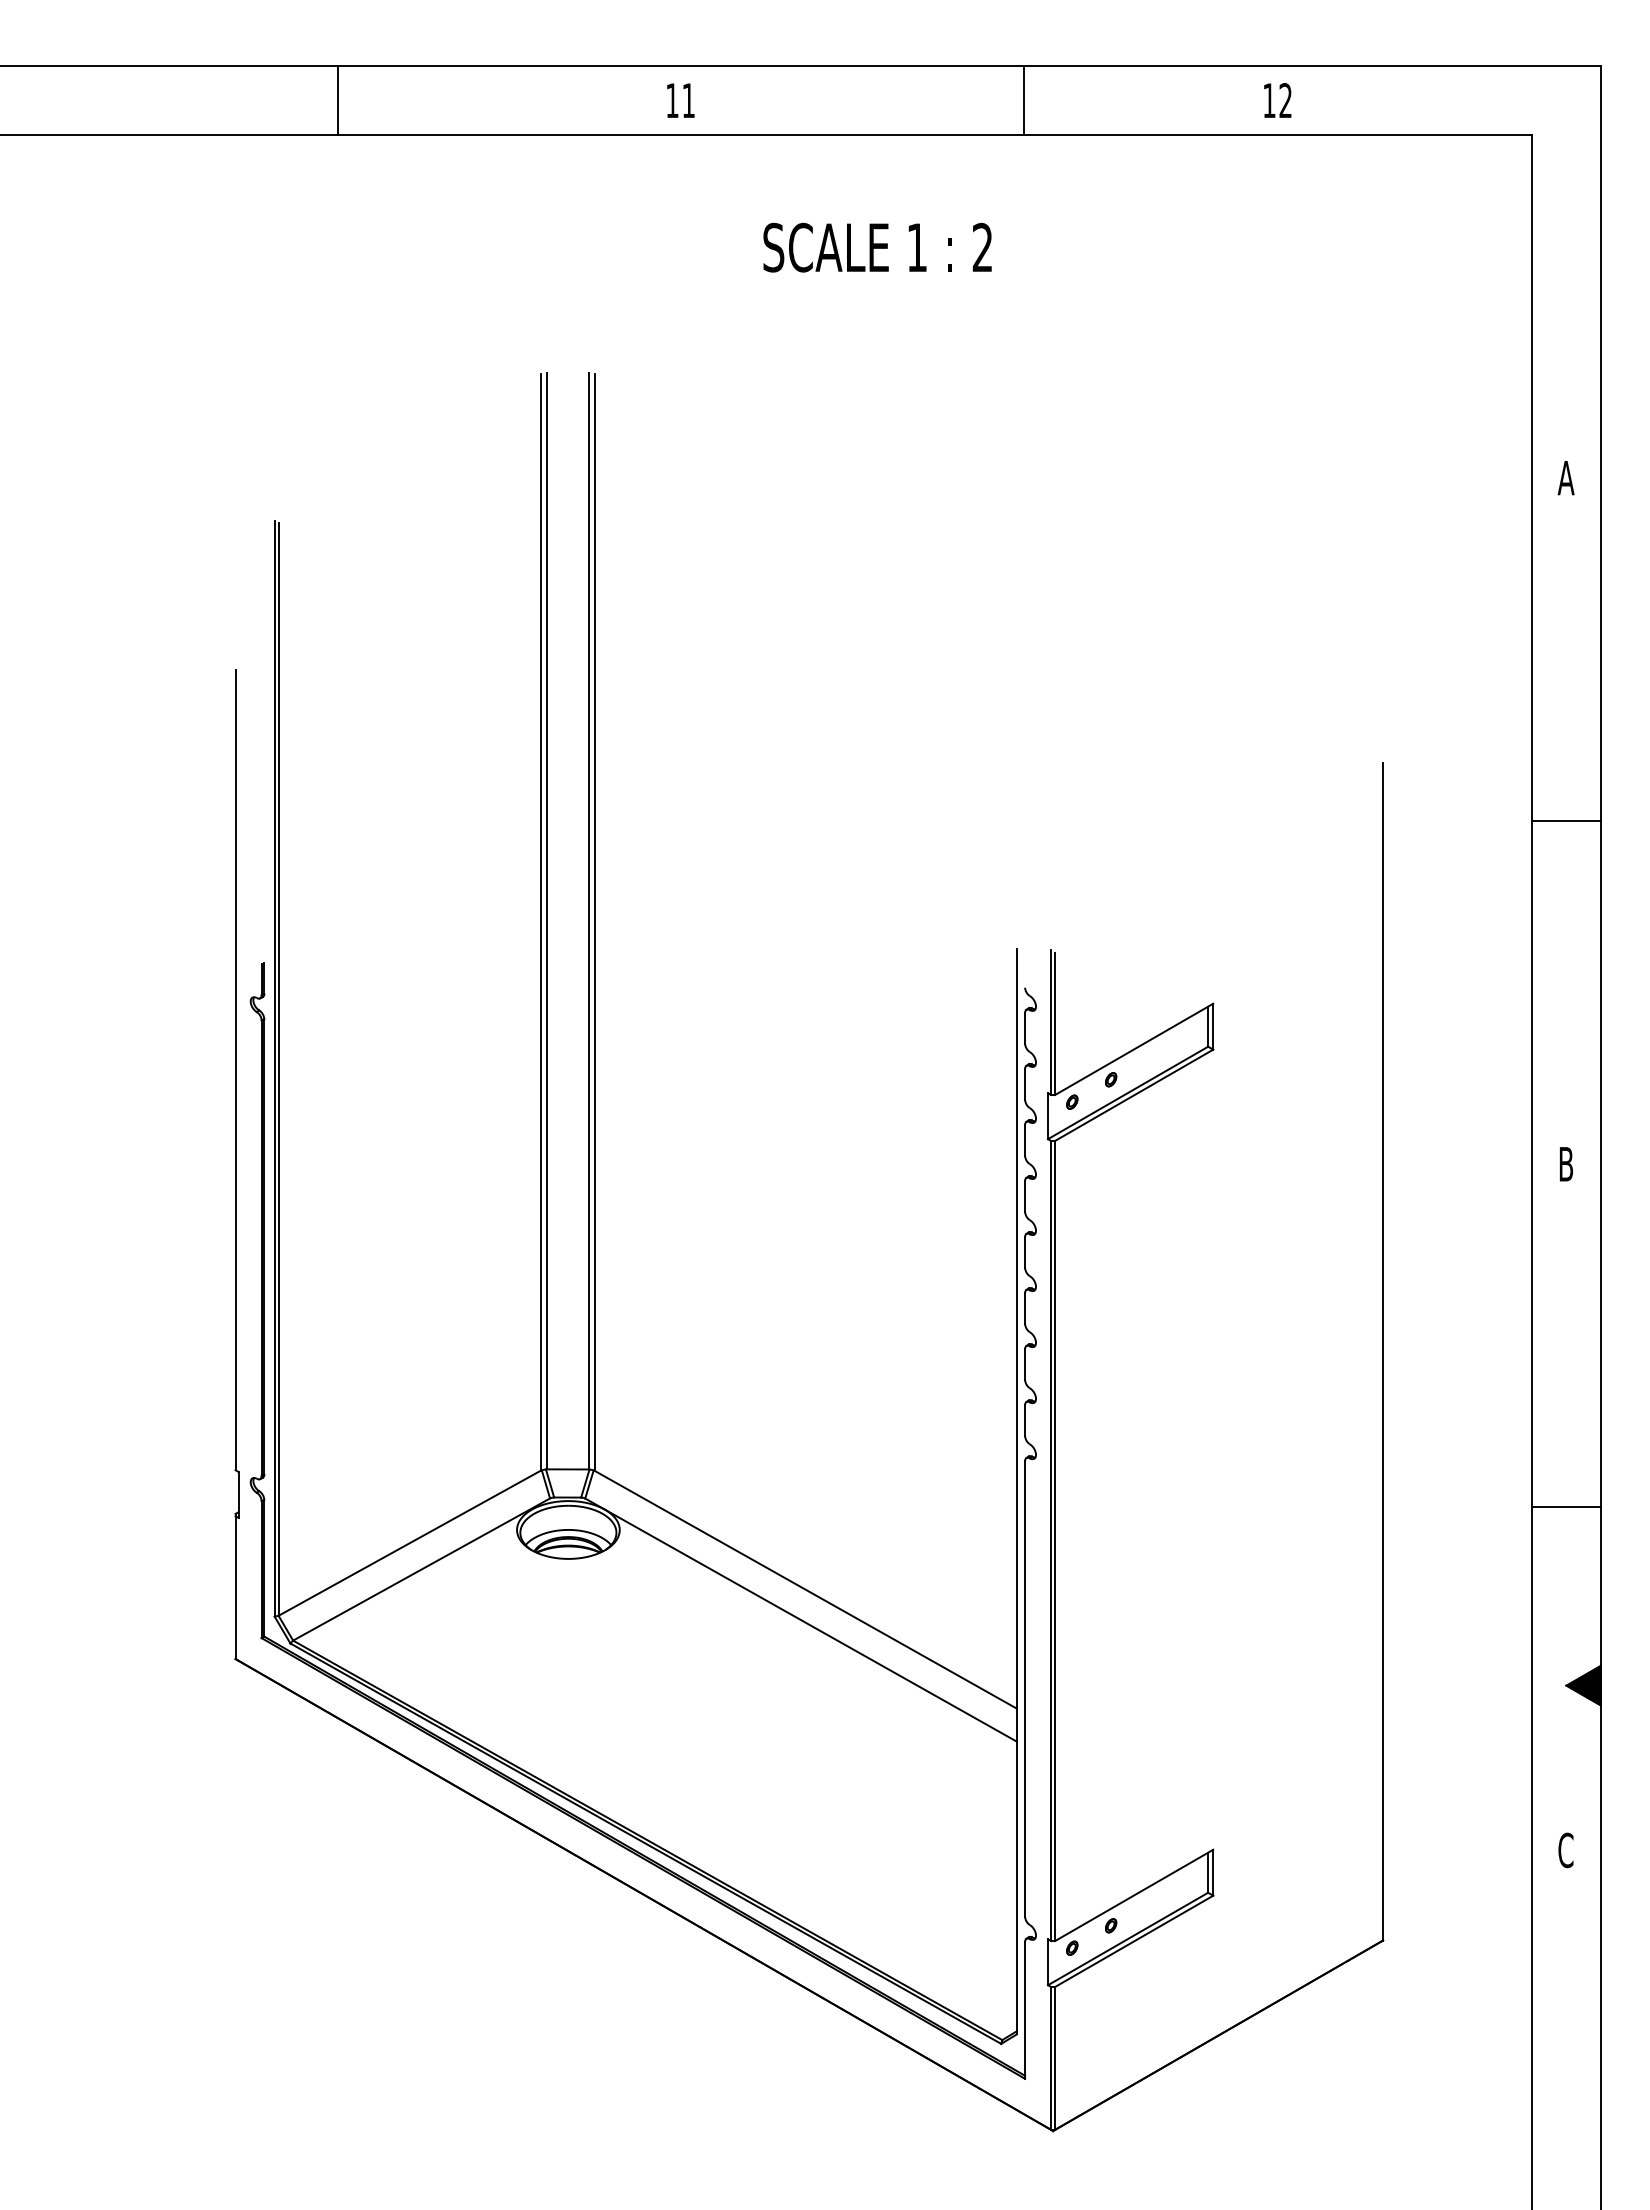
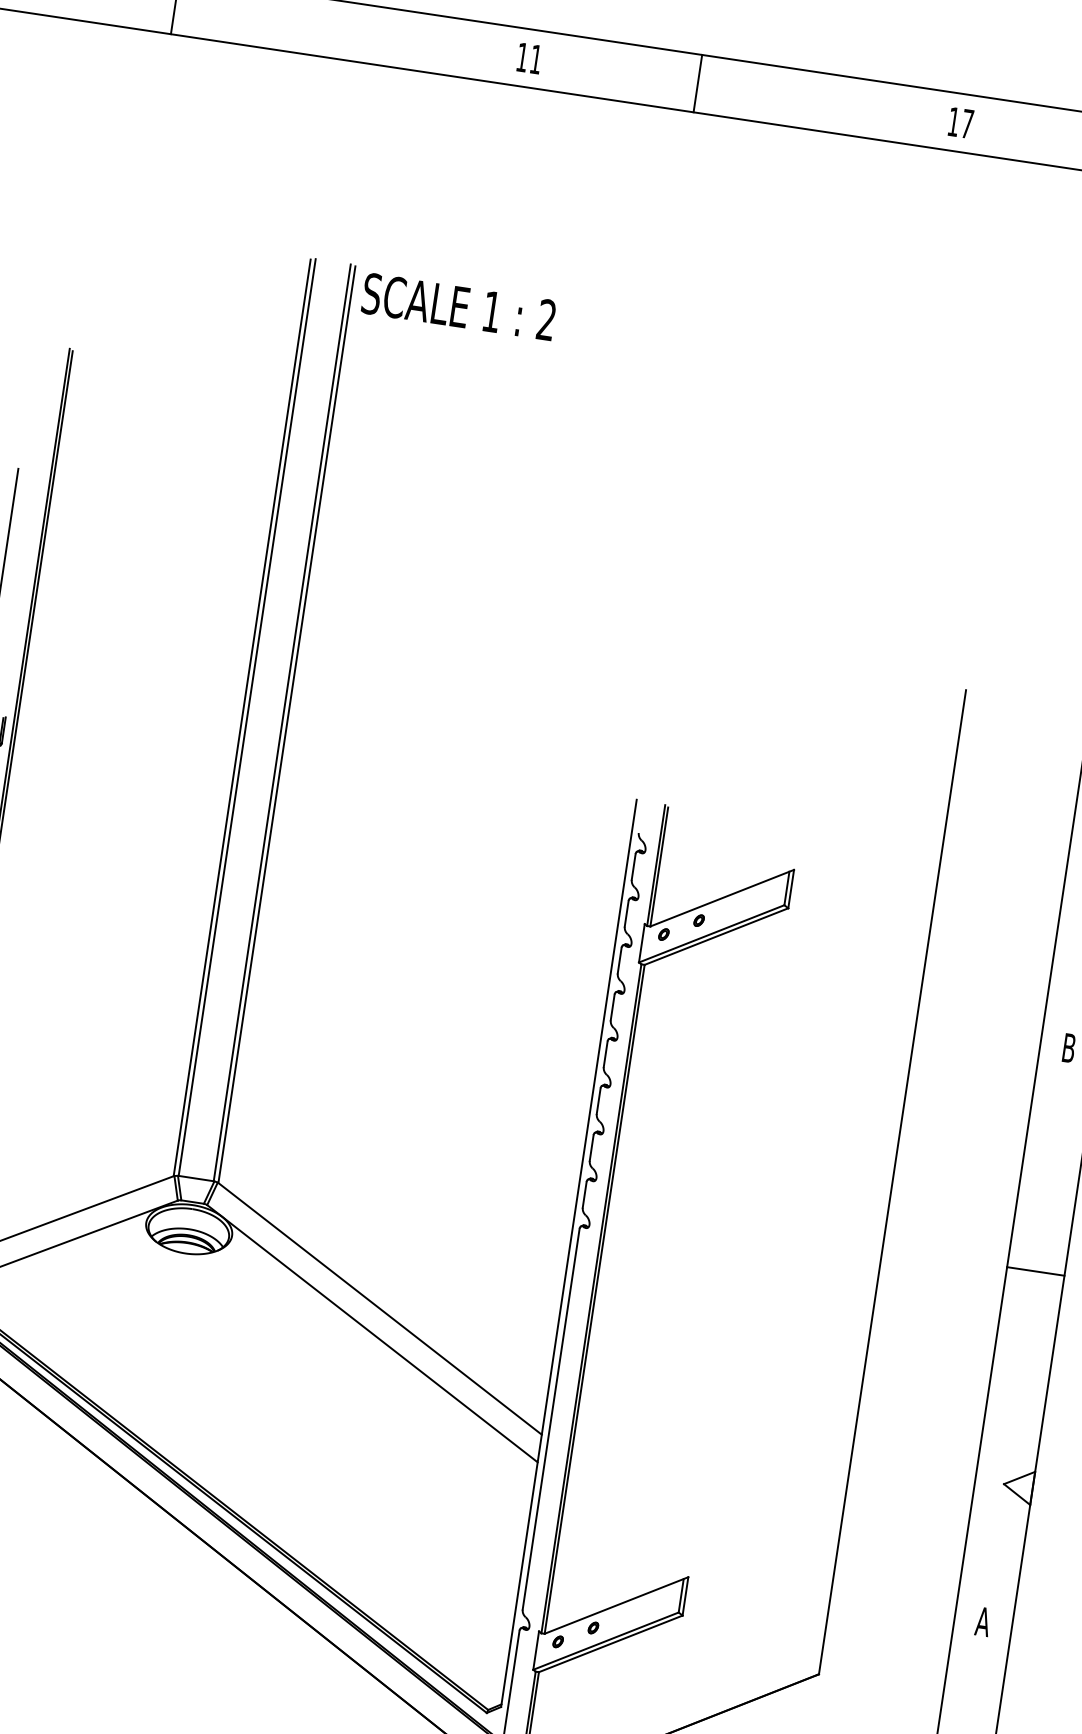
text: (680, 100) -> (529, 58), moved
line: (1024, 100) -> (698, 83), moved
text: (1285, 100) -> (967, 123), 12 -> 17
text: (877, 247) -> (458, 306), moved
line: (1566, 1507) -> (1035, 1271), moved
fill: (1583, 1685) -> (1018, 1486), removed
text: (1565, 1850) -> (982, 1621), C -> A

